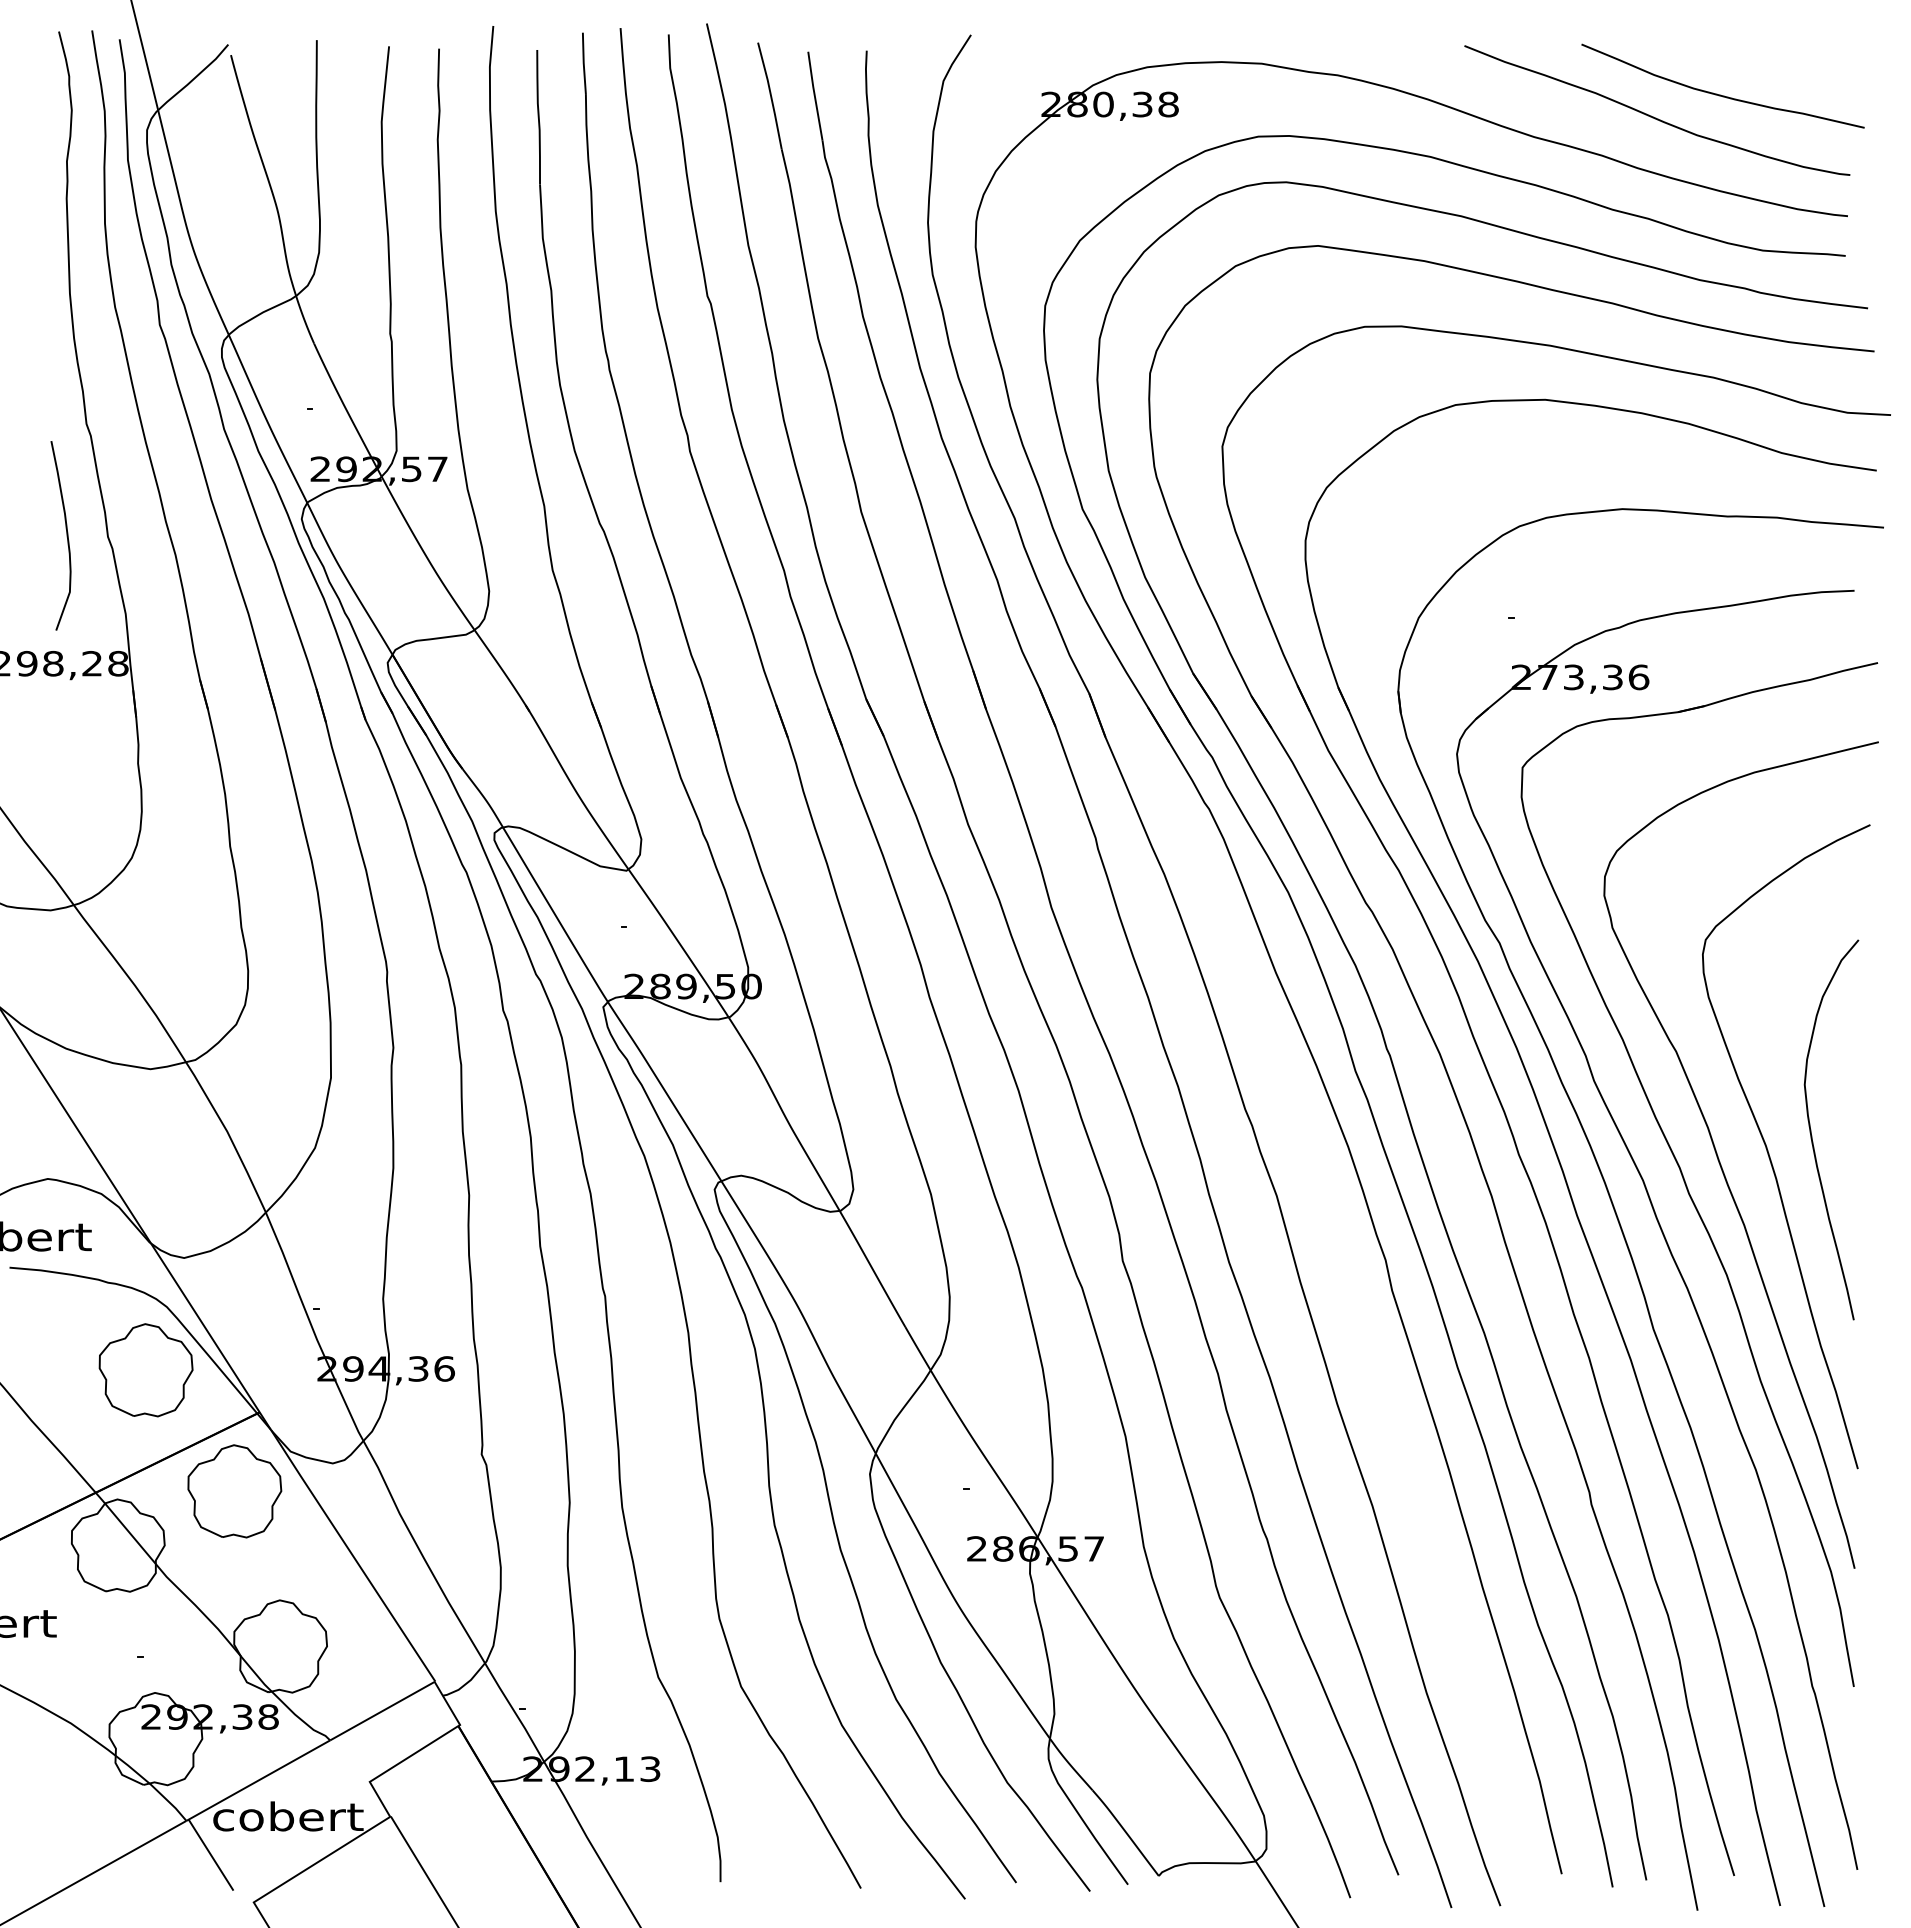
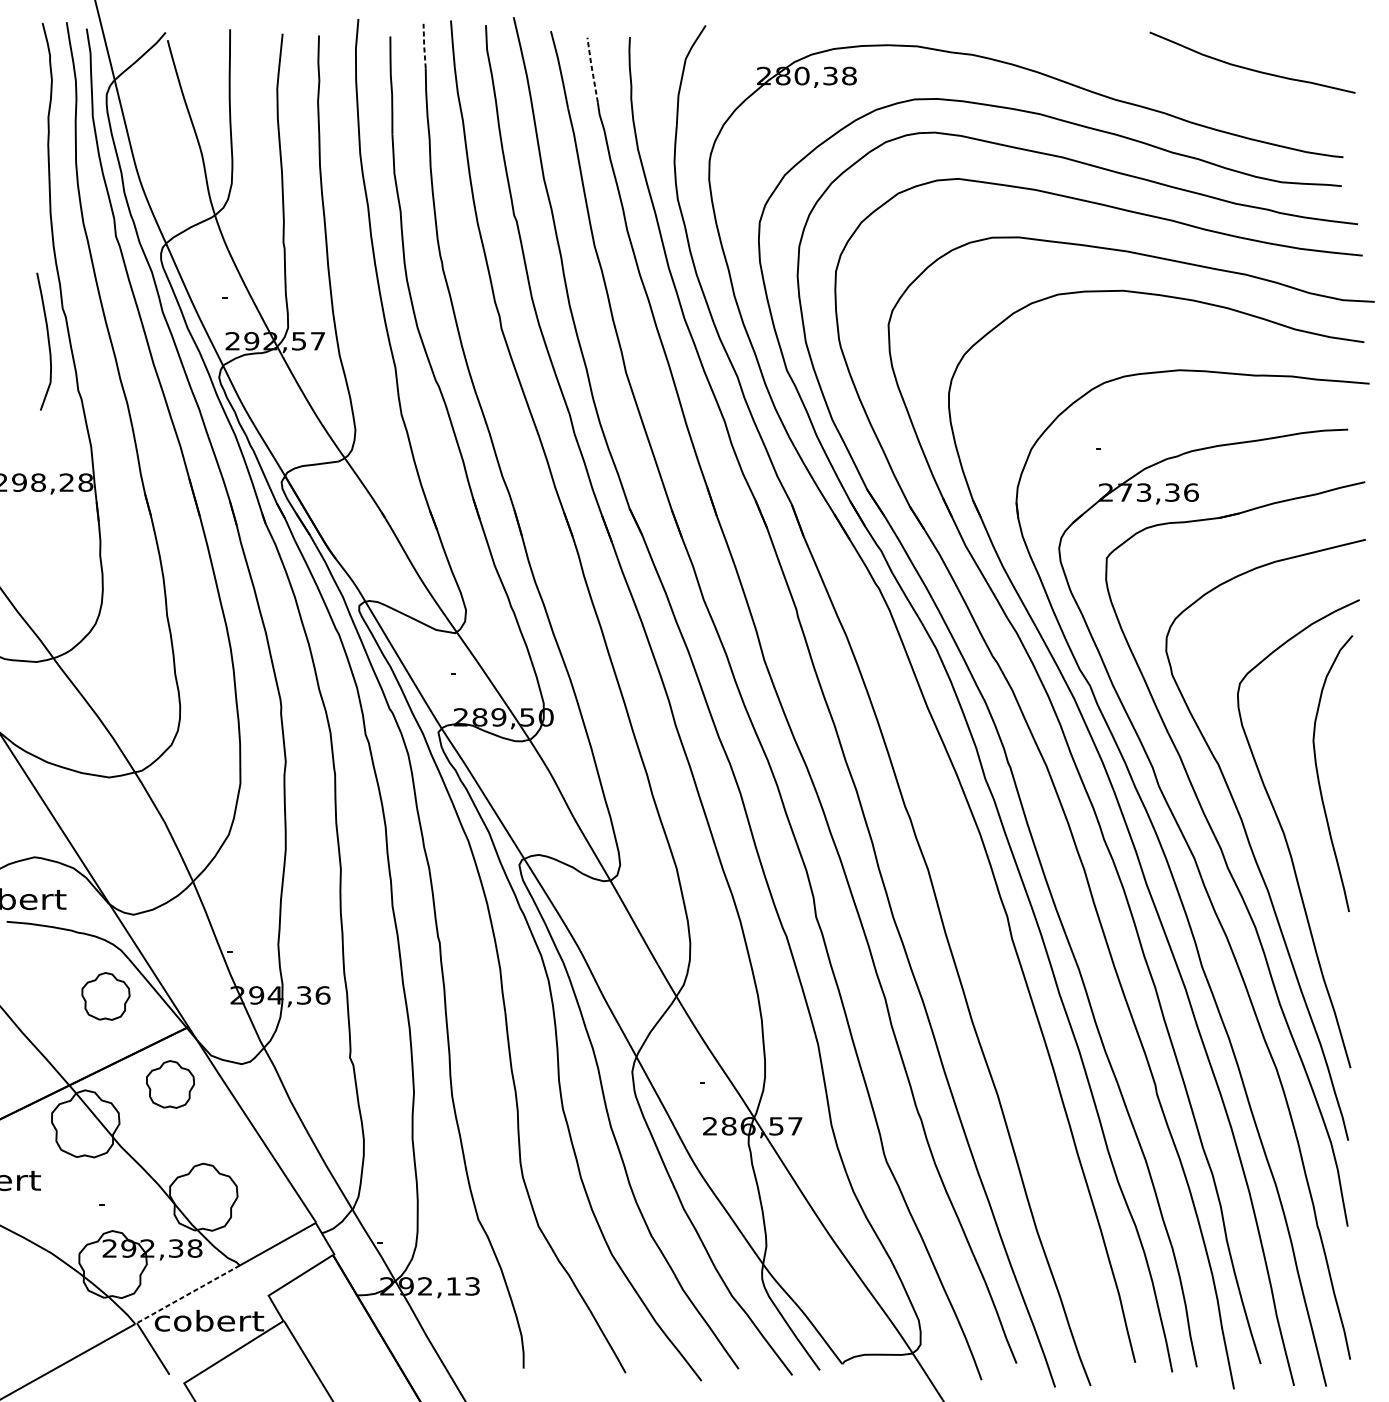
line: (583, 63) -> (424, 46), solid -> dashed
line: (814, 95) -> (591, 69), solid -> dashed
curve: (1656, 117) -> (1204, 85), removed
curve: (66, 535) -> (48, 341), moved
curve: (1812, 1135) -> (1319, 777), moved
part: (145, 1370) -> (105, 996), size x0.7
part: (234, 1491) -> (170, 1084), size x0.7
line: (257, 1780) -> (186, 1294), solid -> dashed

